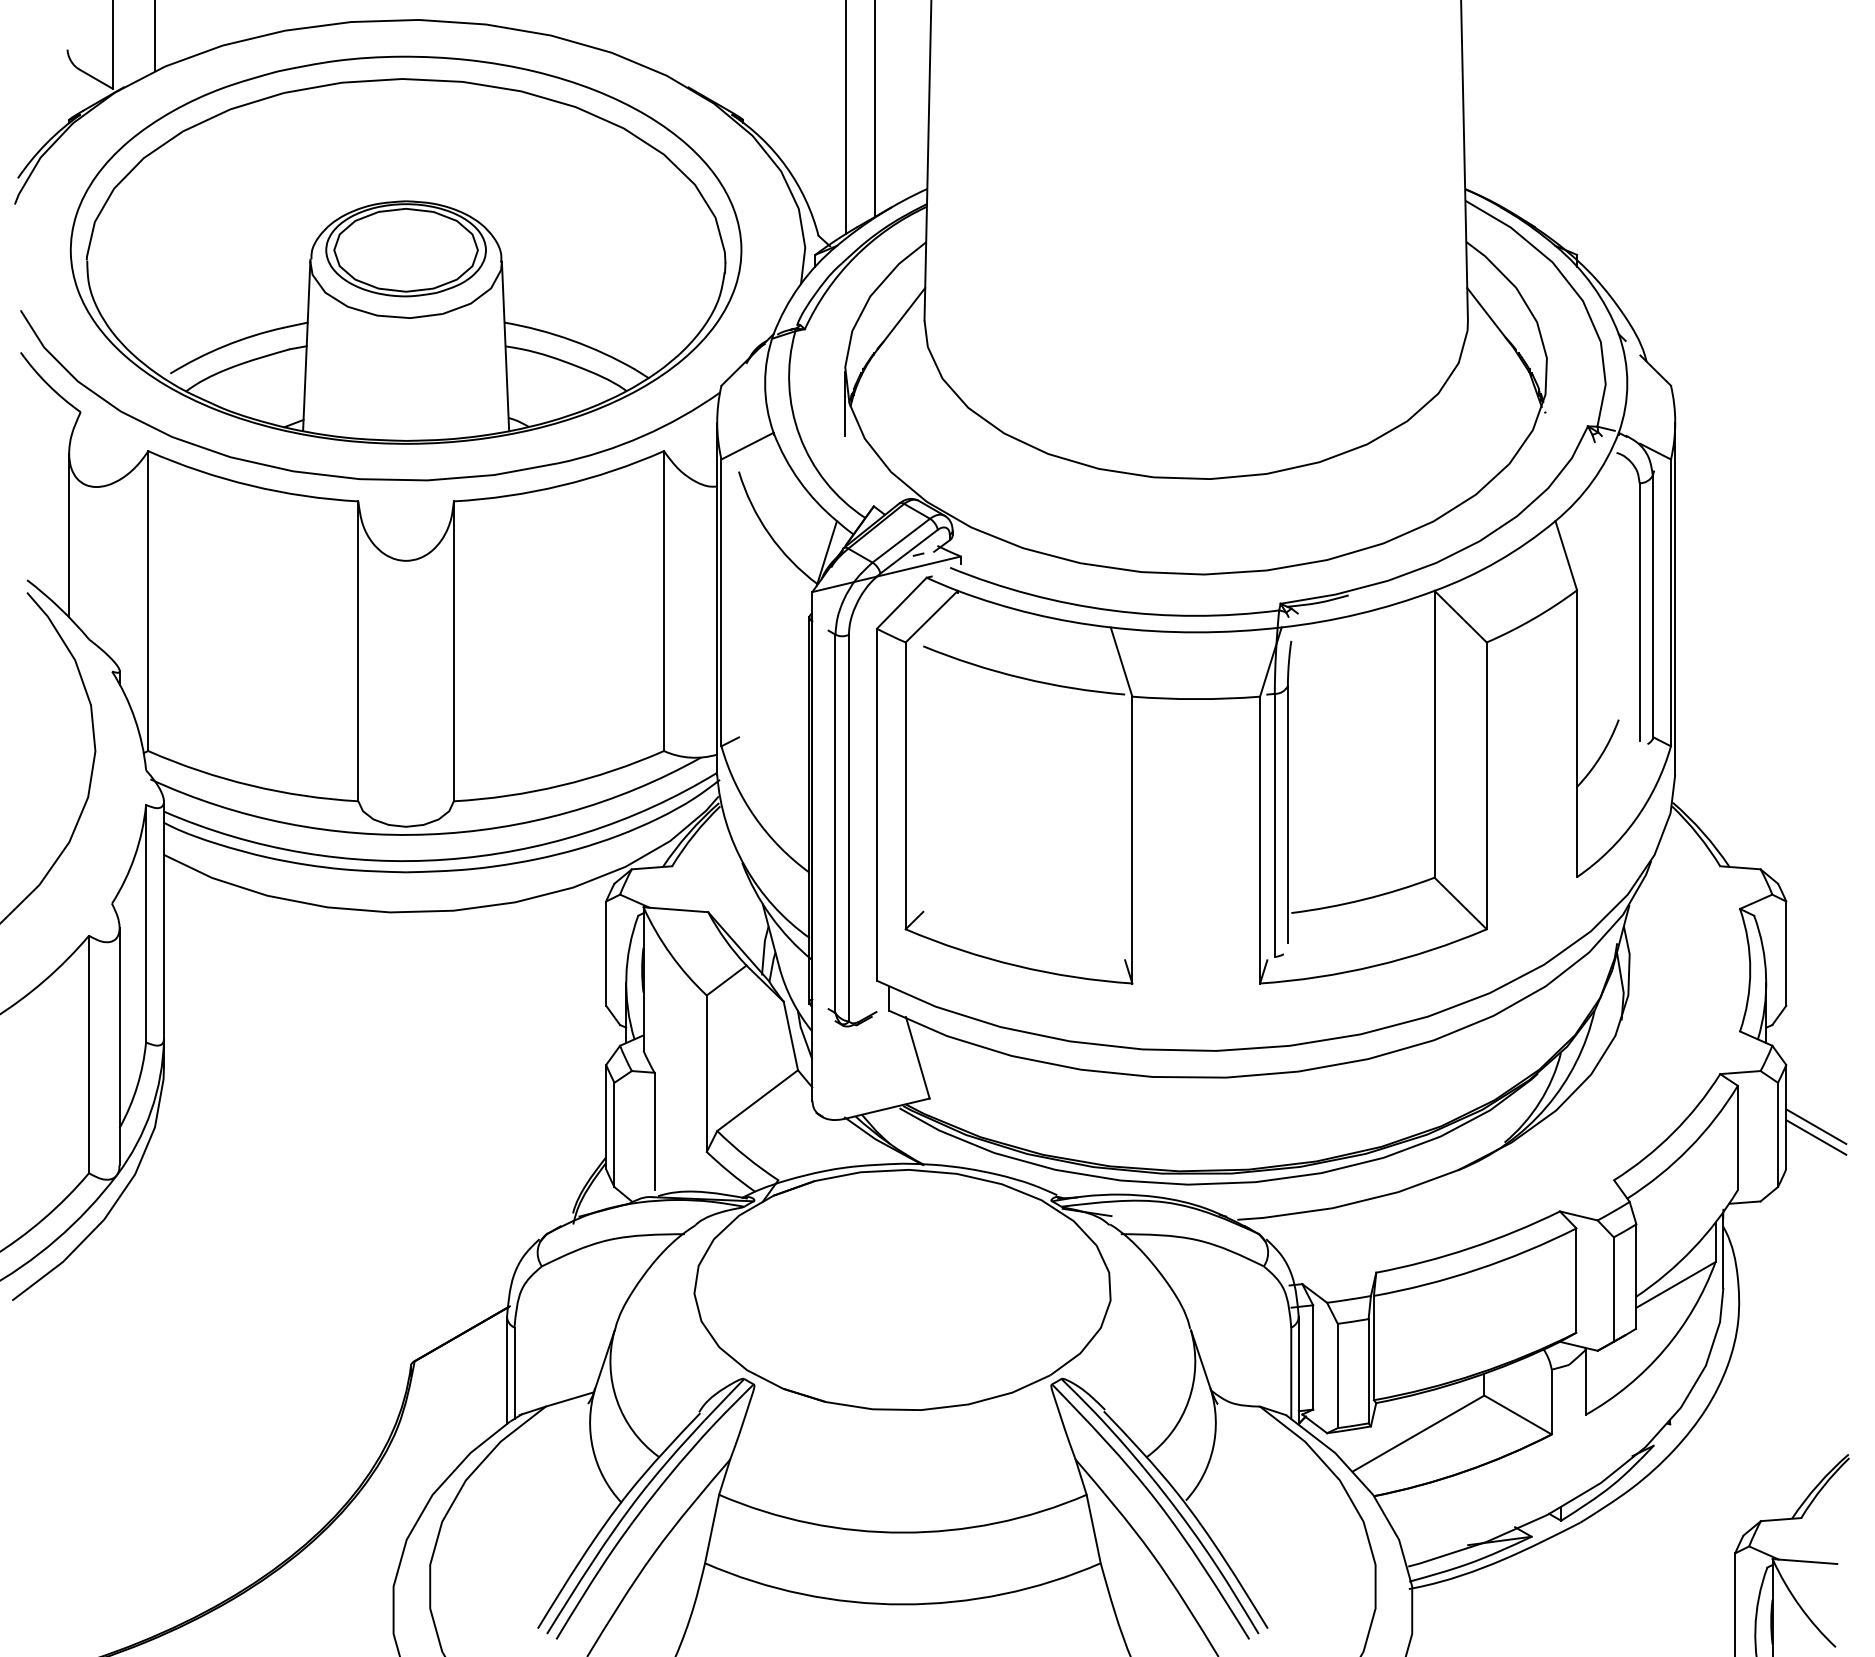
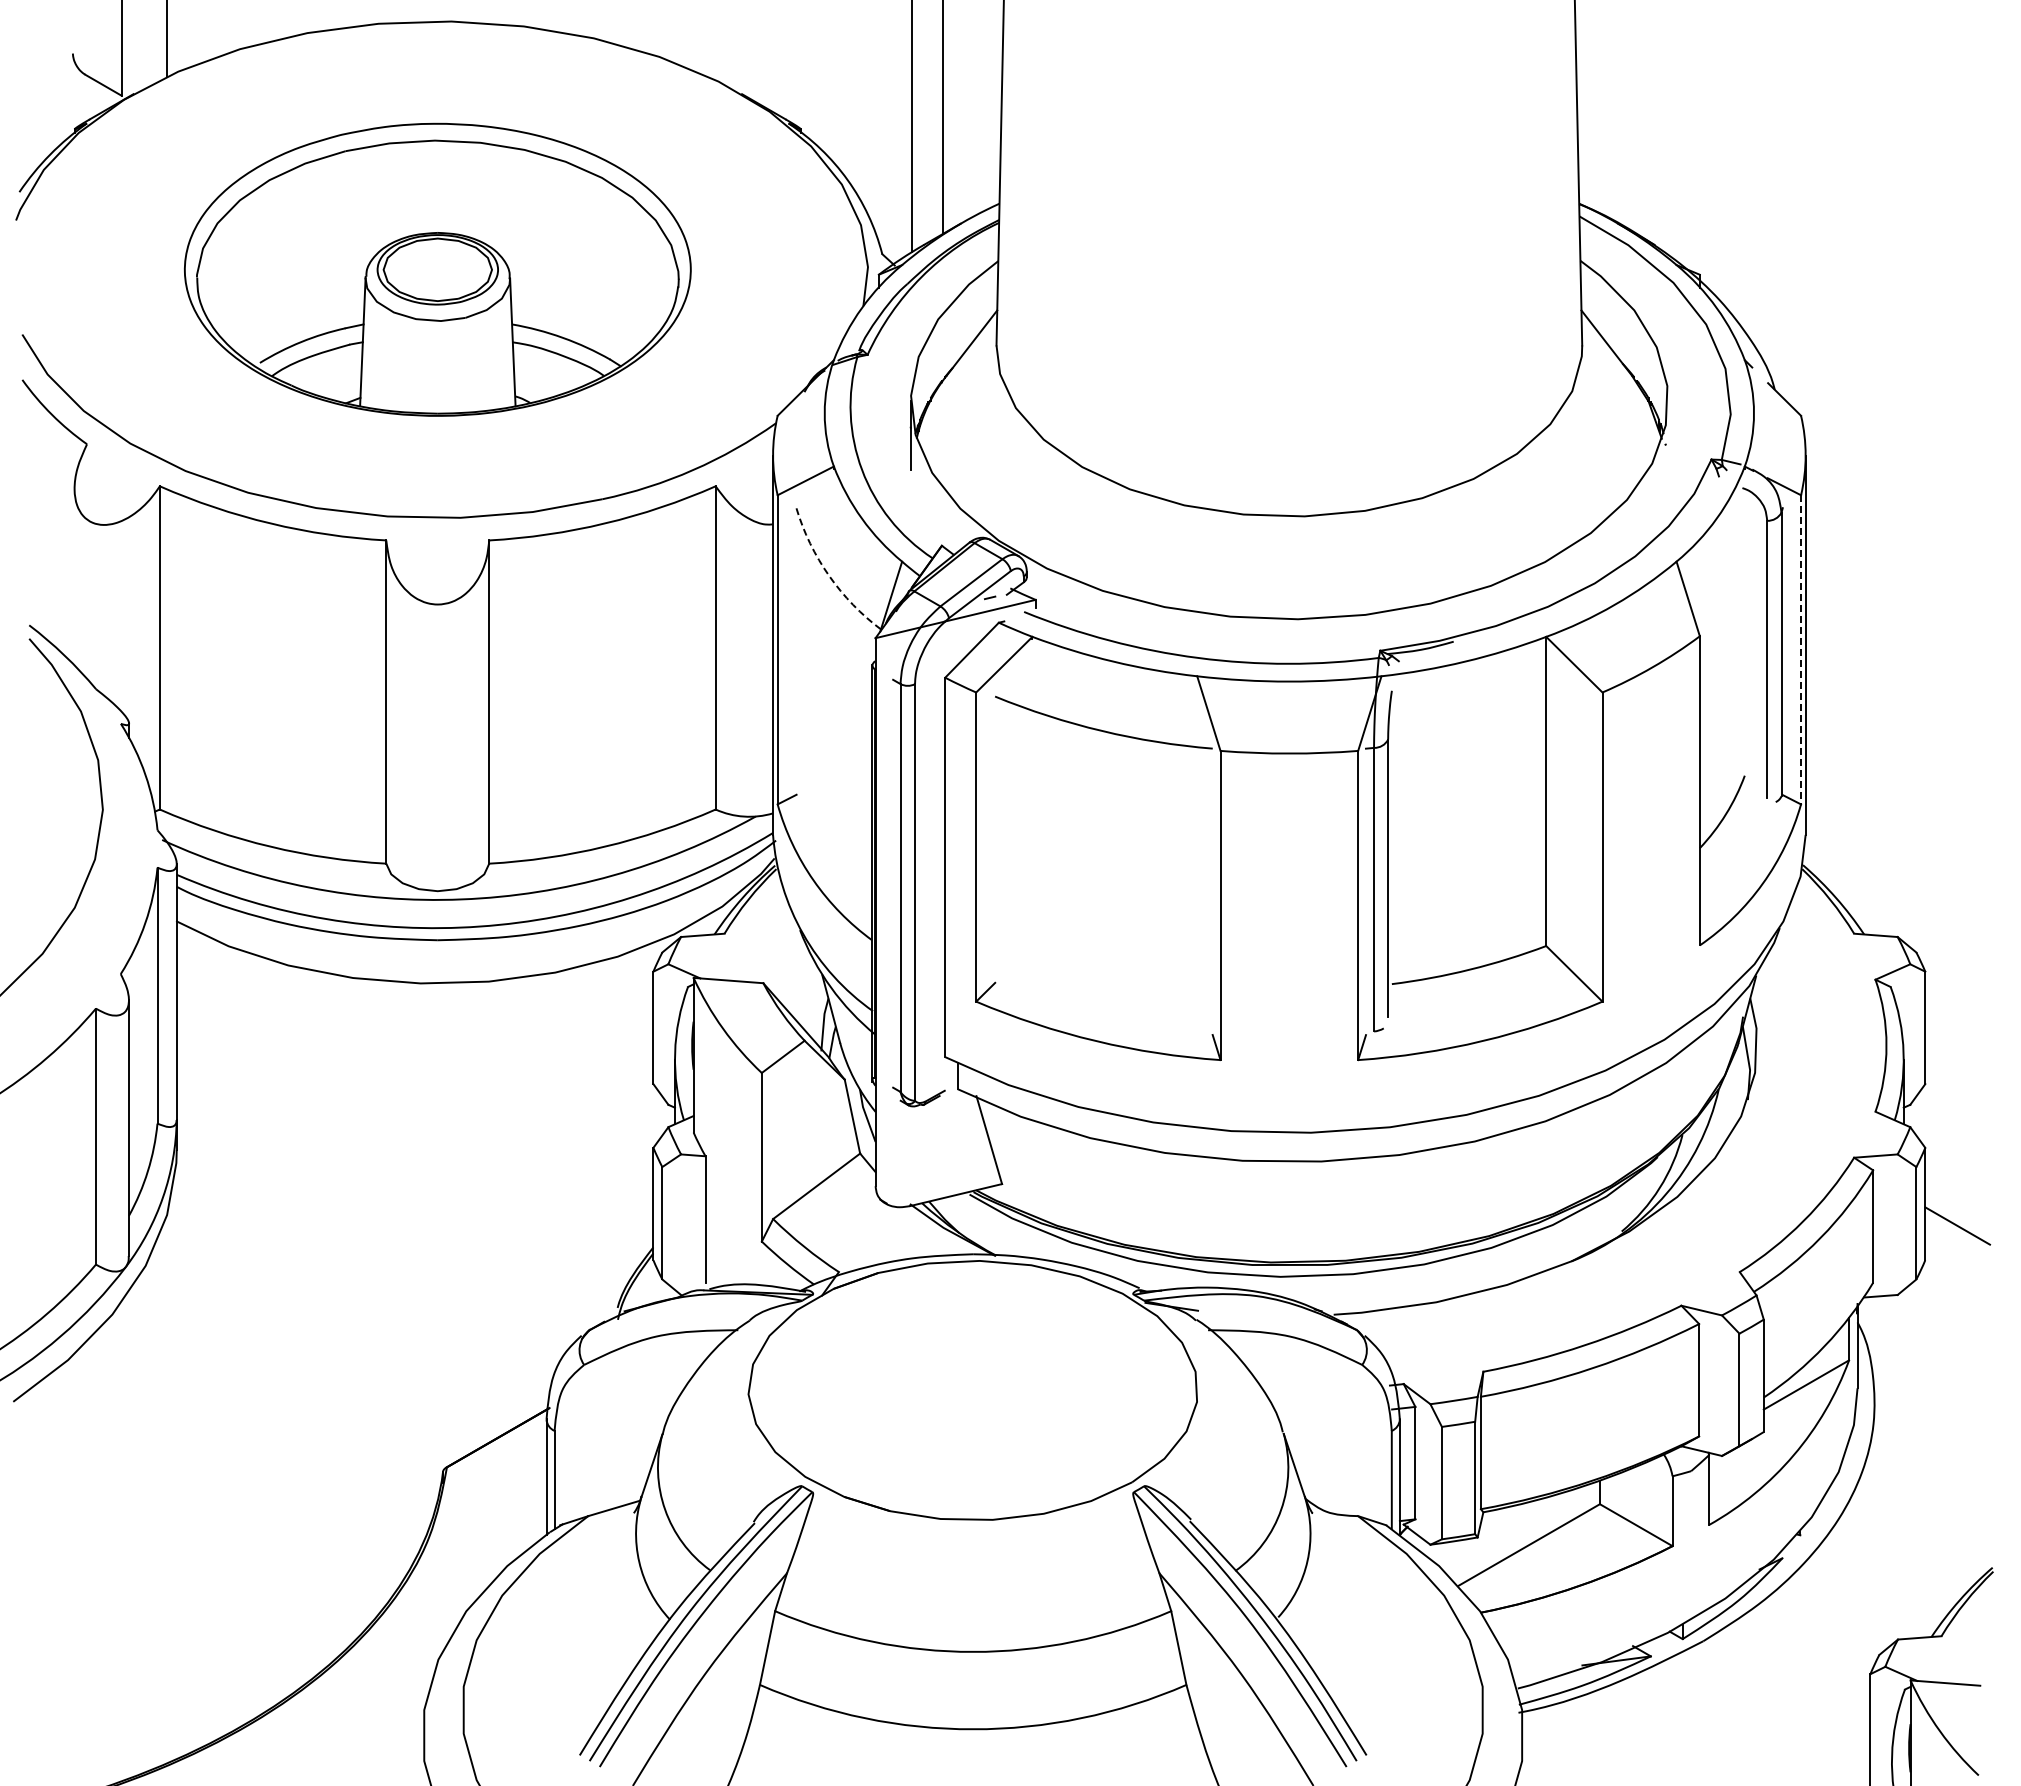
part: (405, 250) -> (437, 269), size x0.7
arc: (769, 533) -> (829, 575), solid -> dashed
line: (69, 534) -> (74, 576), removed
line: (1671, 602) -> (1801, 649), solid -> dashed
line: (1816, 1126) -> (1957, 1214), removed

